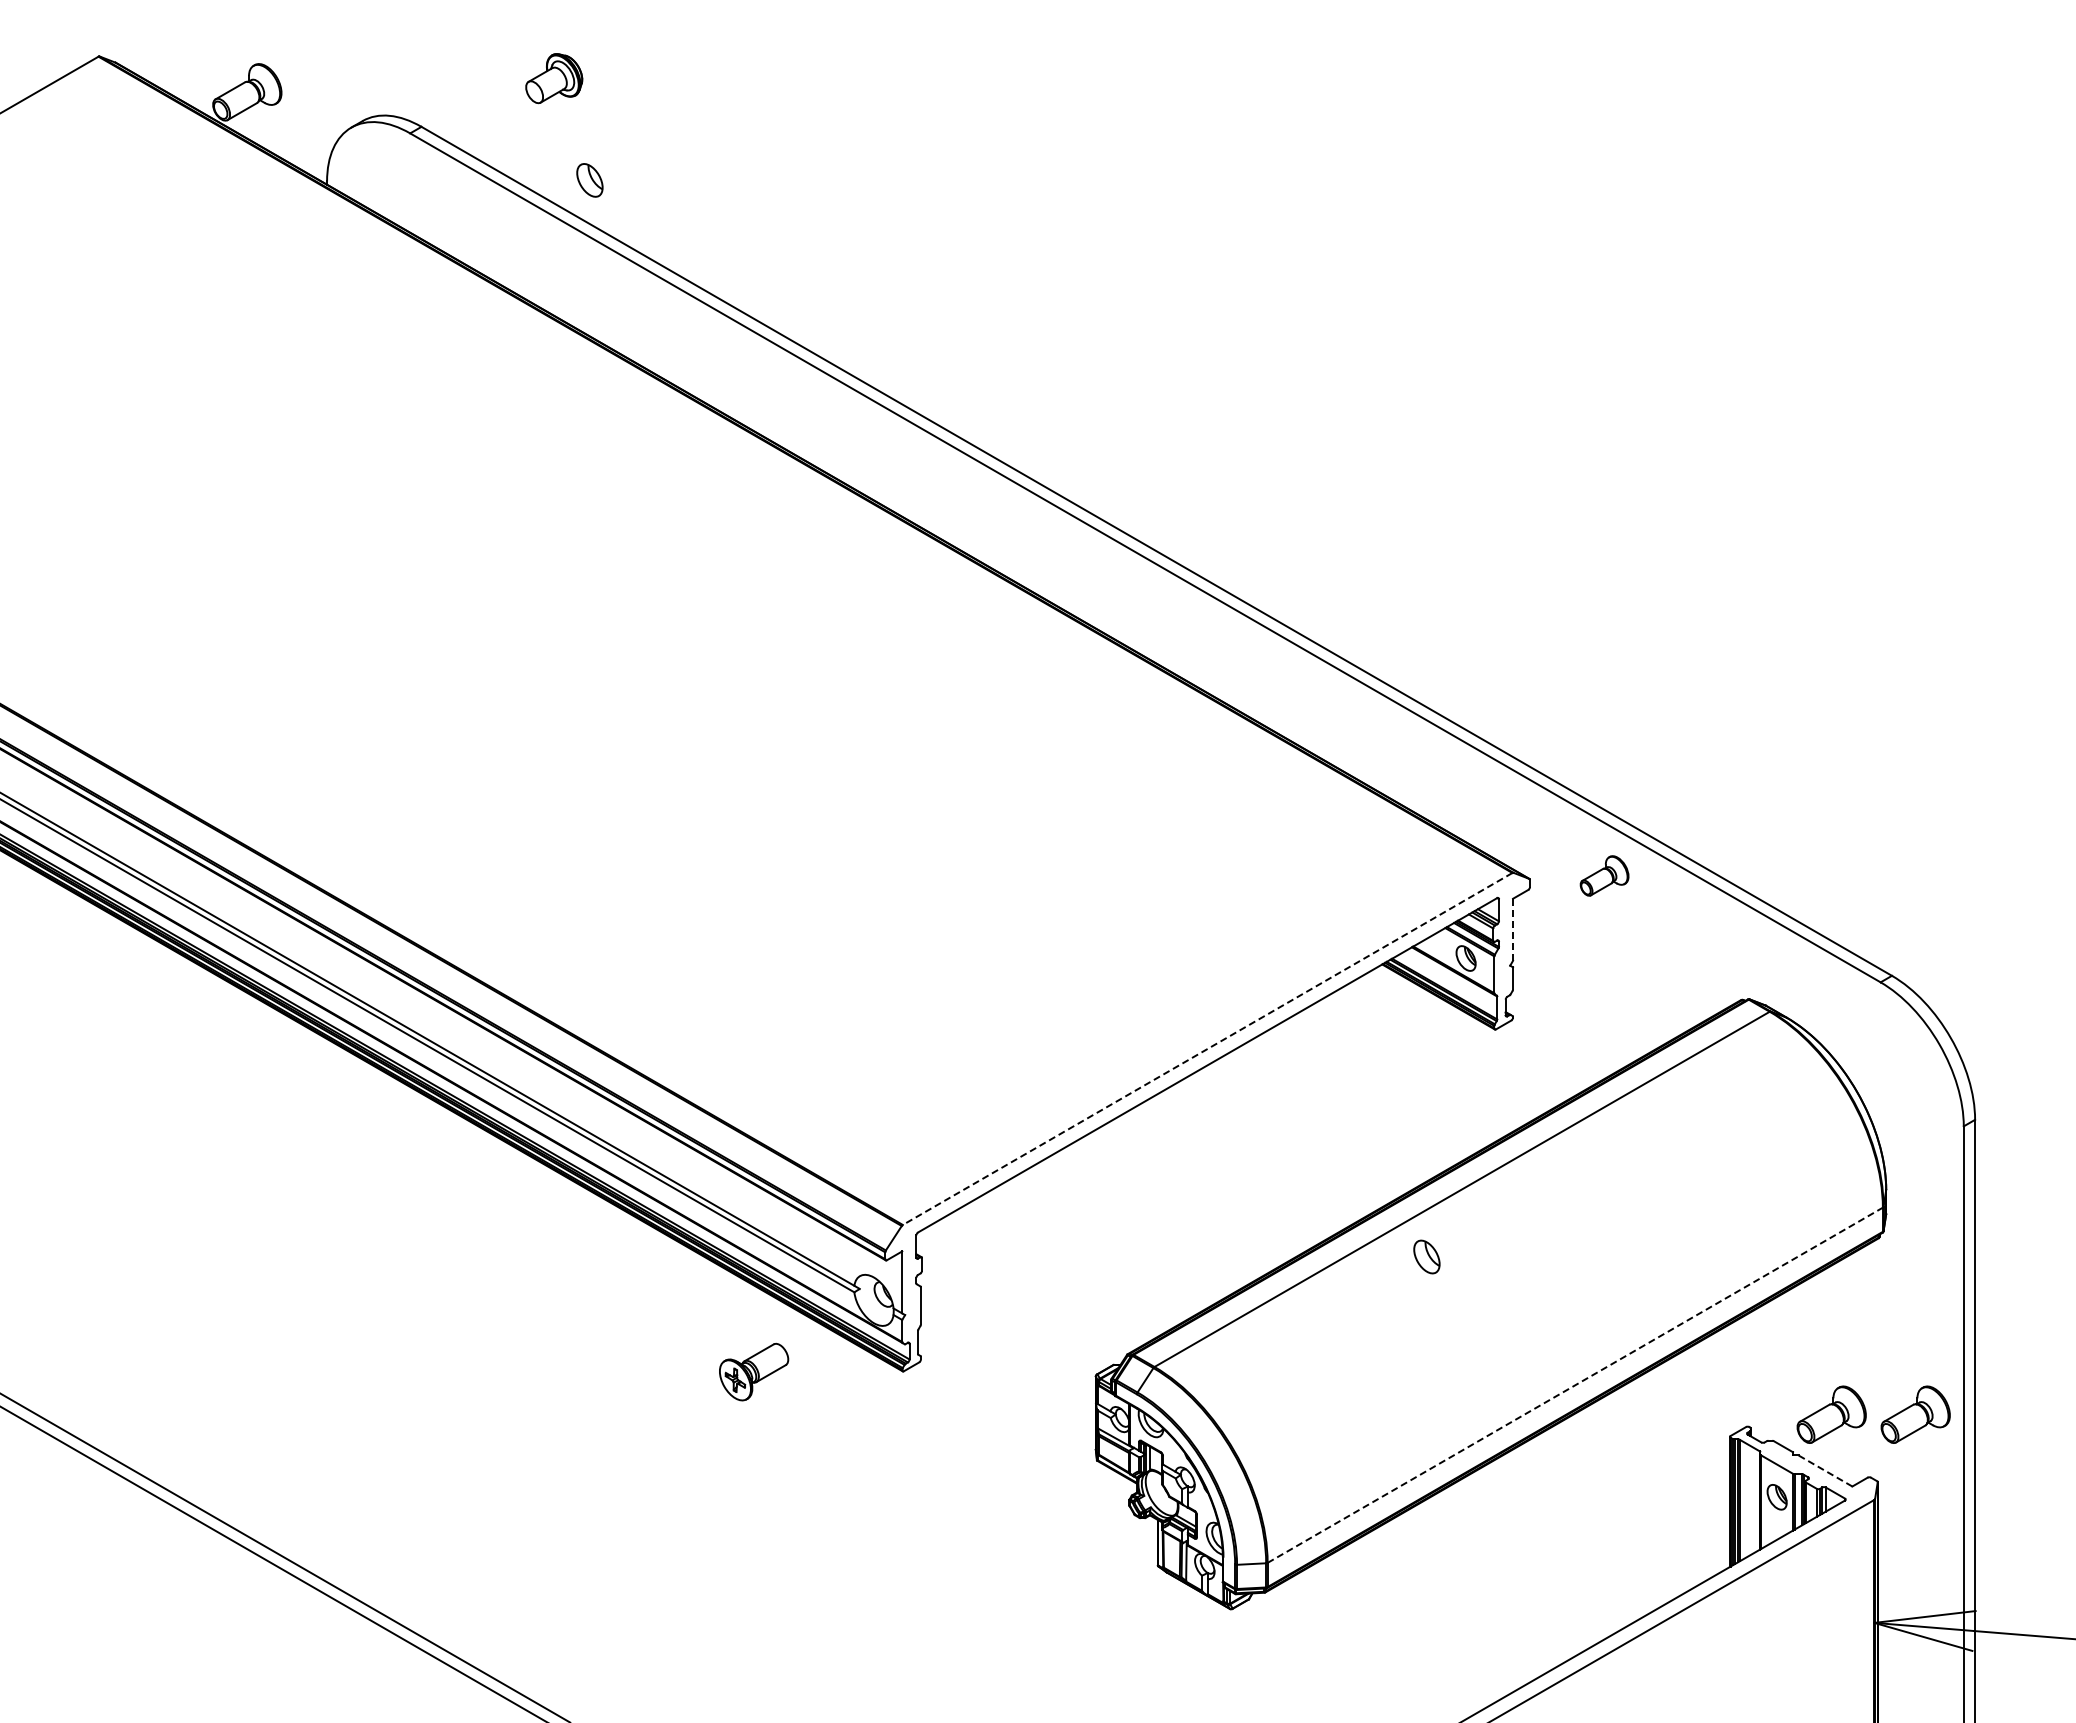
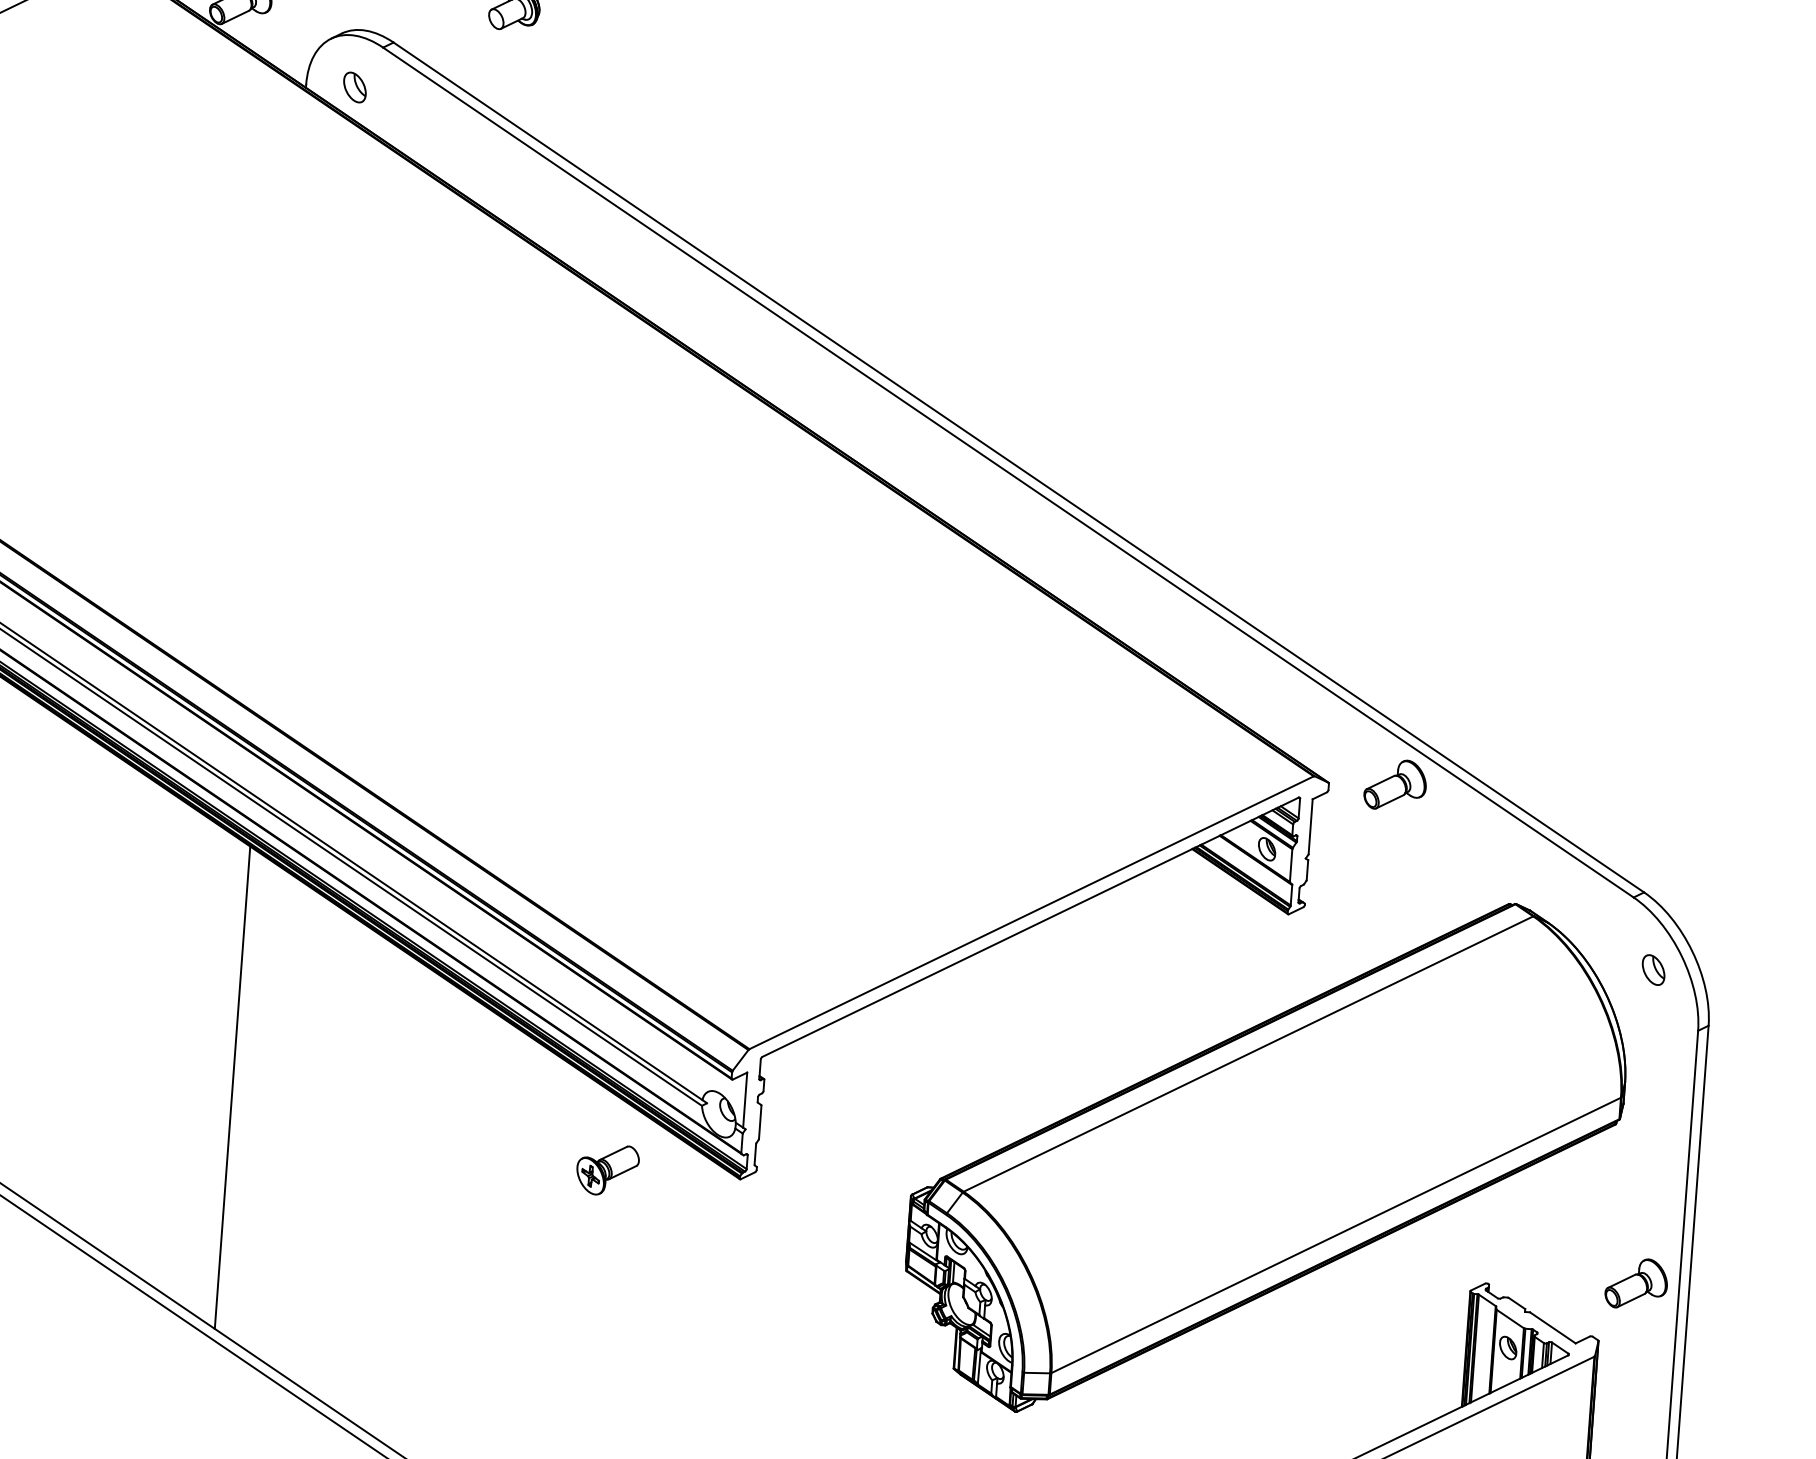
part: (589, 180) -> (354, 87), moved
part: (1604, 875) -> (1395, 784), size x1.43
line: (1513, 929) -> (1311, 826), dashed -> solid
line: (1207, 1048) -> (1031, 912), dashed -> solid
part: (1426, 1256) -> (1653, 969), moved
line: (327, 1310) -> (232, 1087), added
line: (1575, 1385) -> (1336, 1235), dashed -> solid
part: (1831, 1414) -> (1561, 1278), removed
line: (1825, 1470) -> (1552, 1327), dashed -> solid

